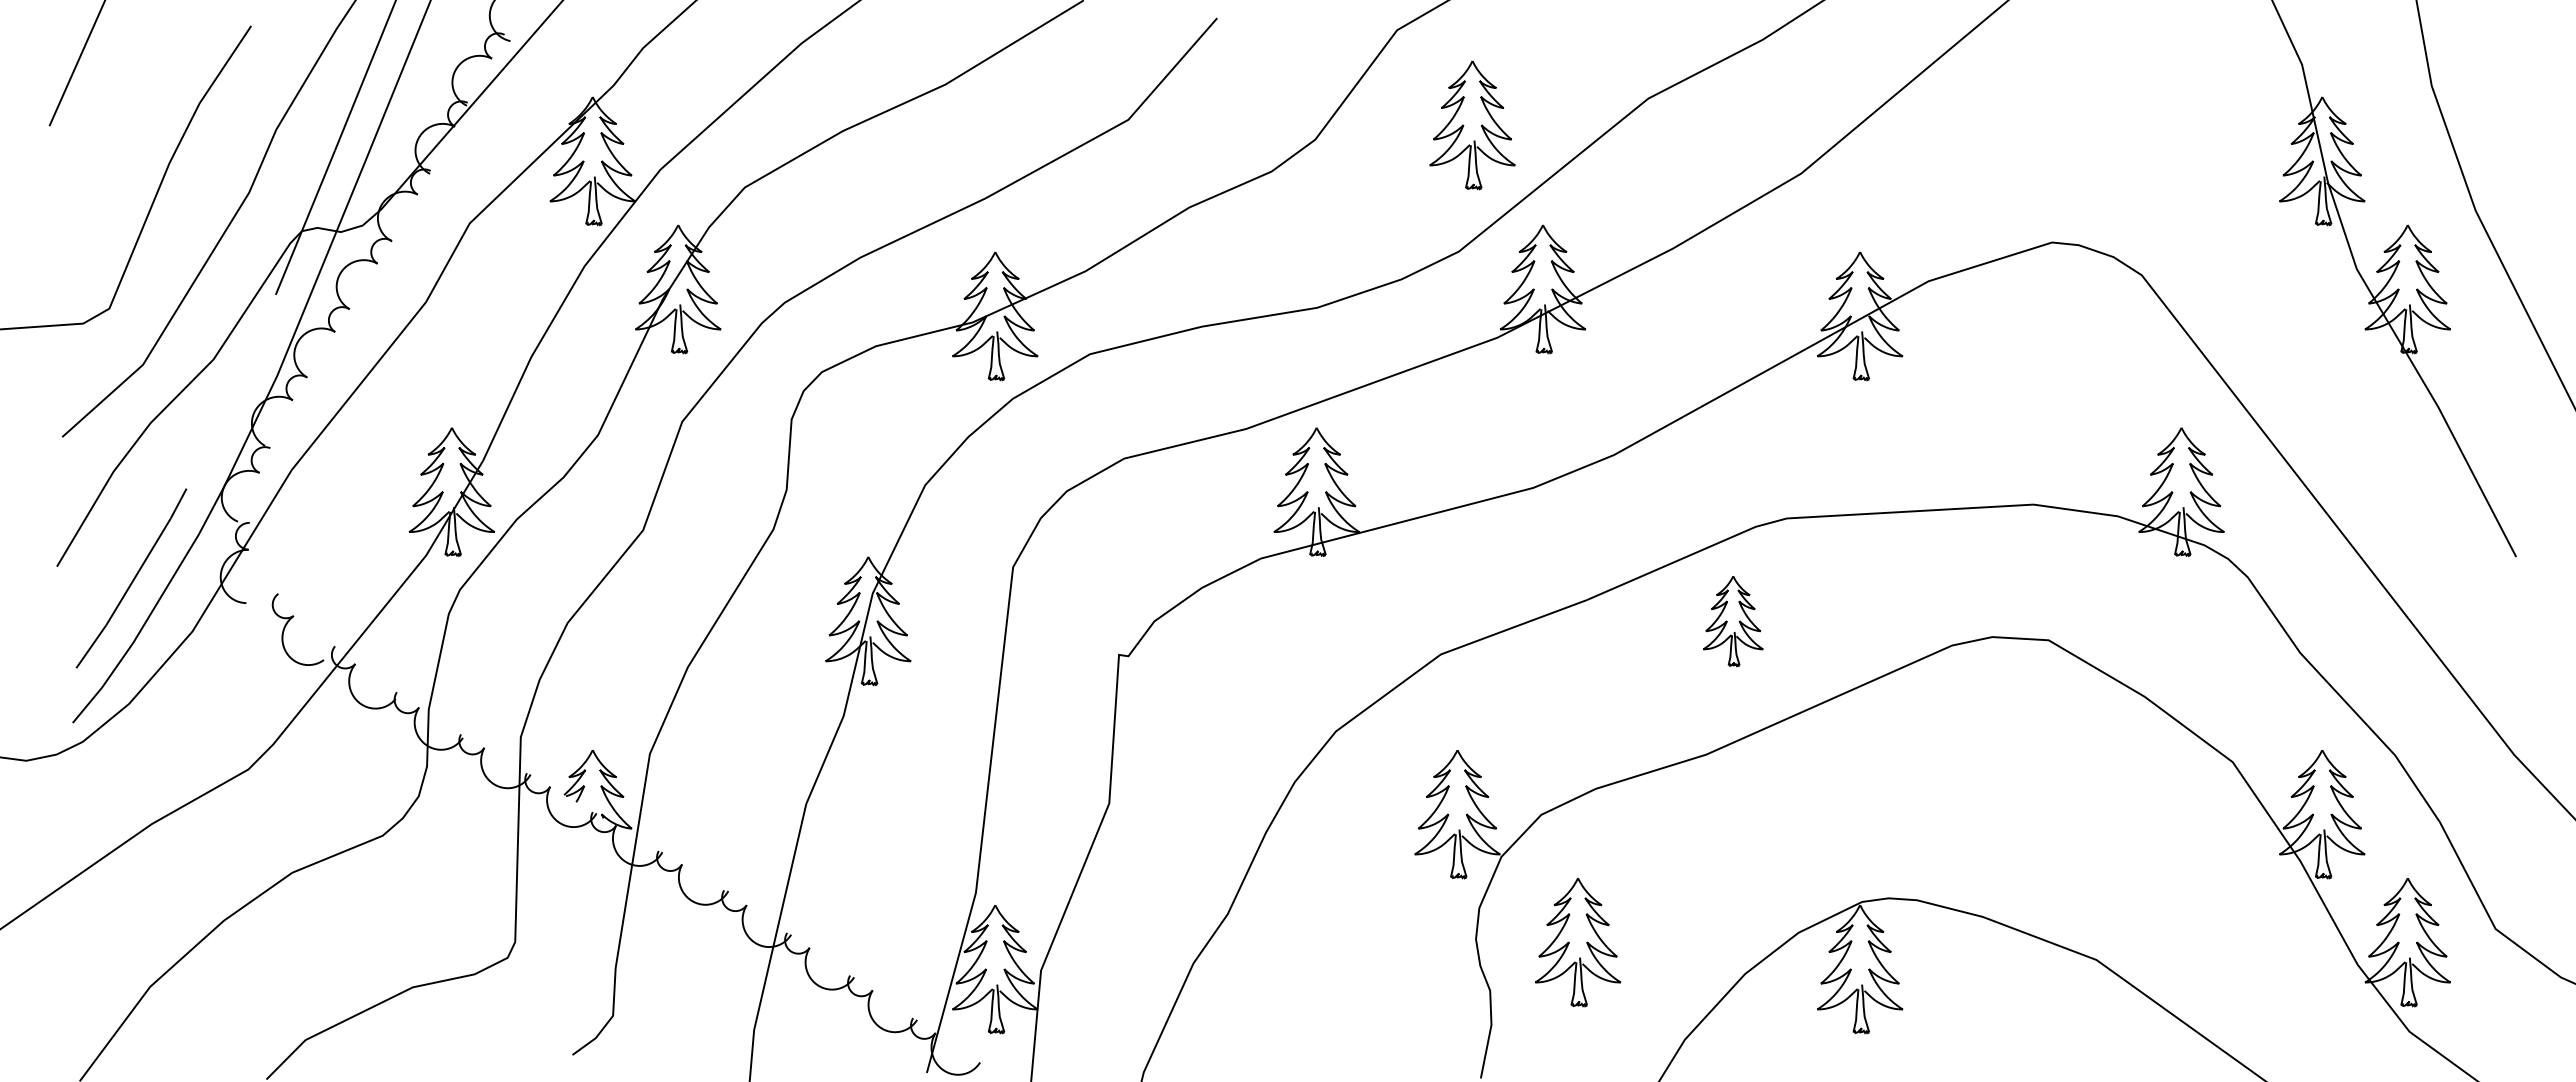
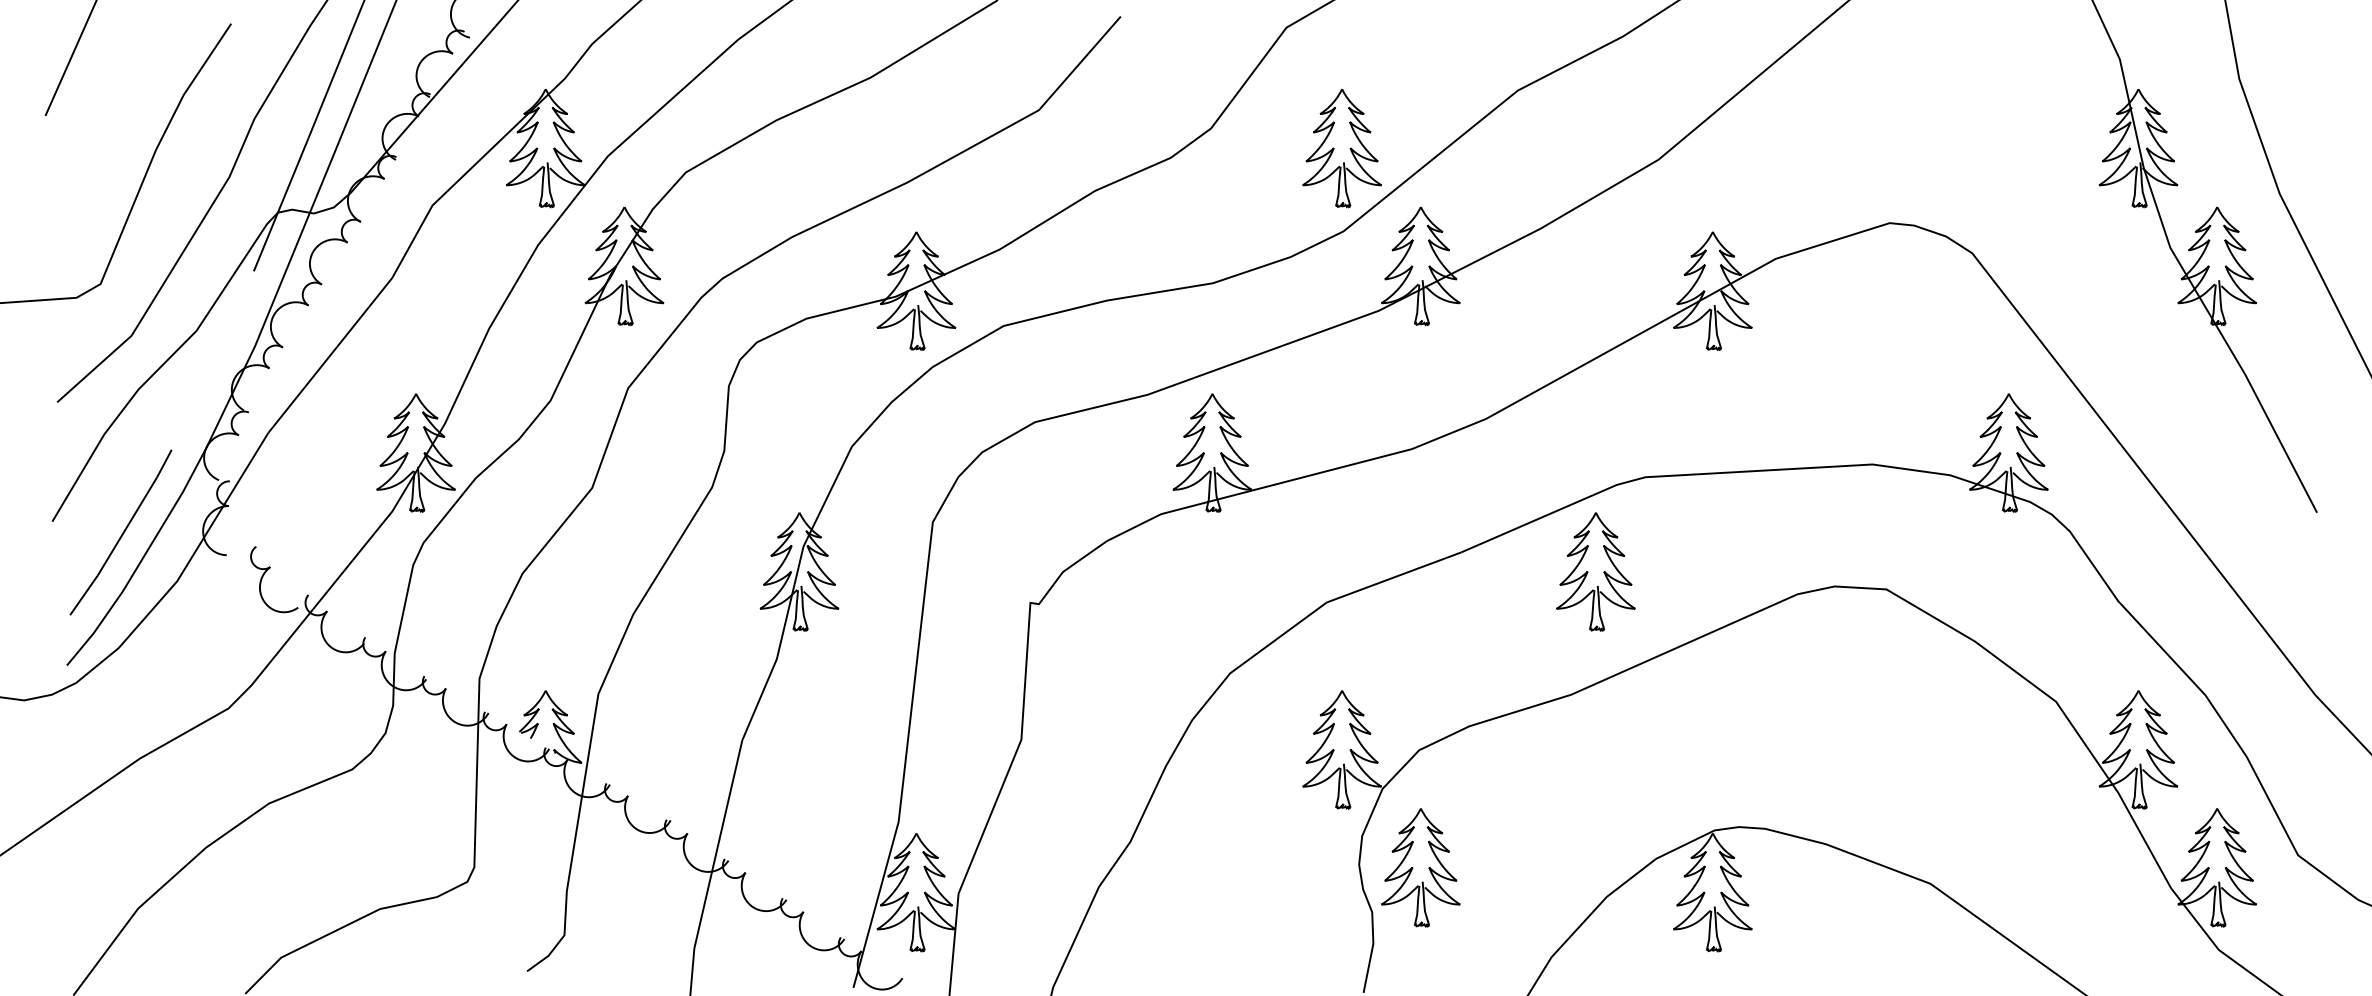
part: (1472, 125) -> (1342, 148), moved
part: (1733, 621) -> (1596, 572), size x1.43
part: (1577, 942) -> (1420, 867), moved

